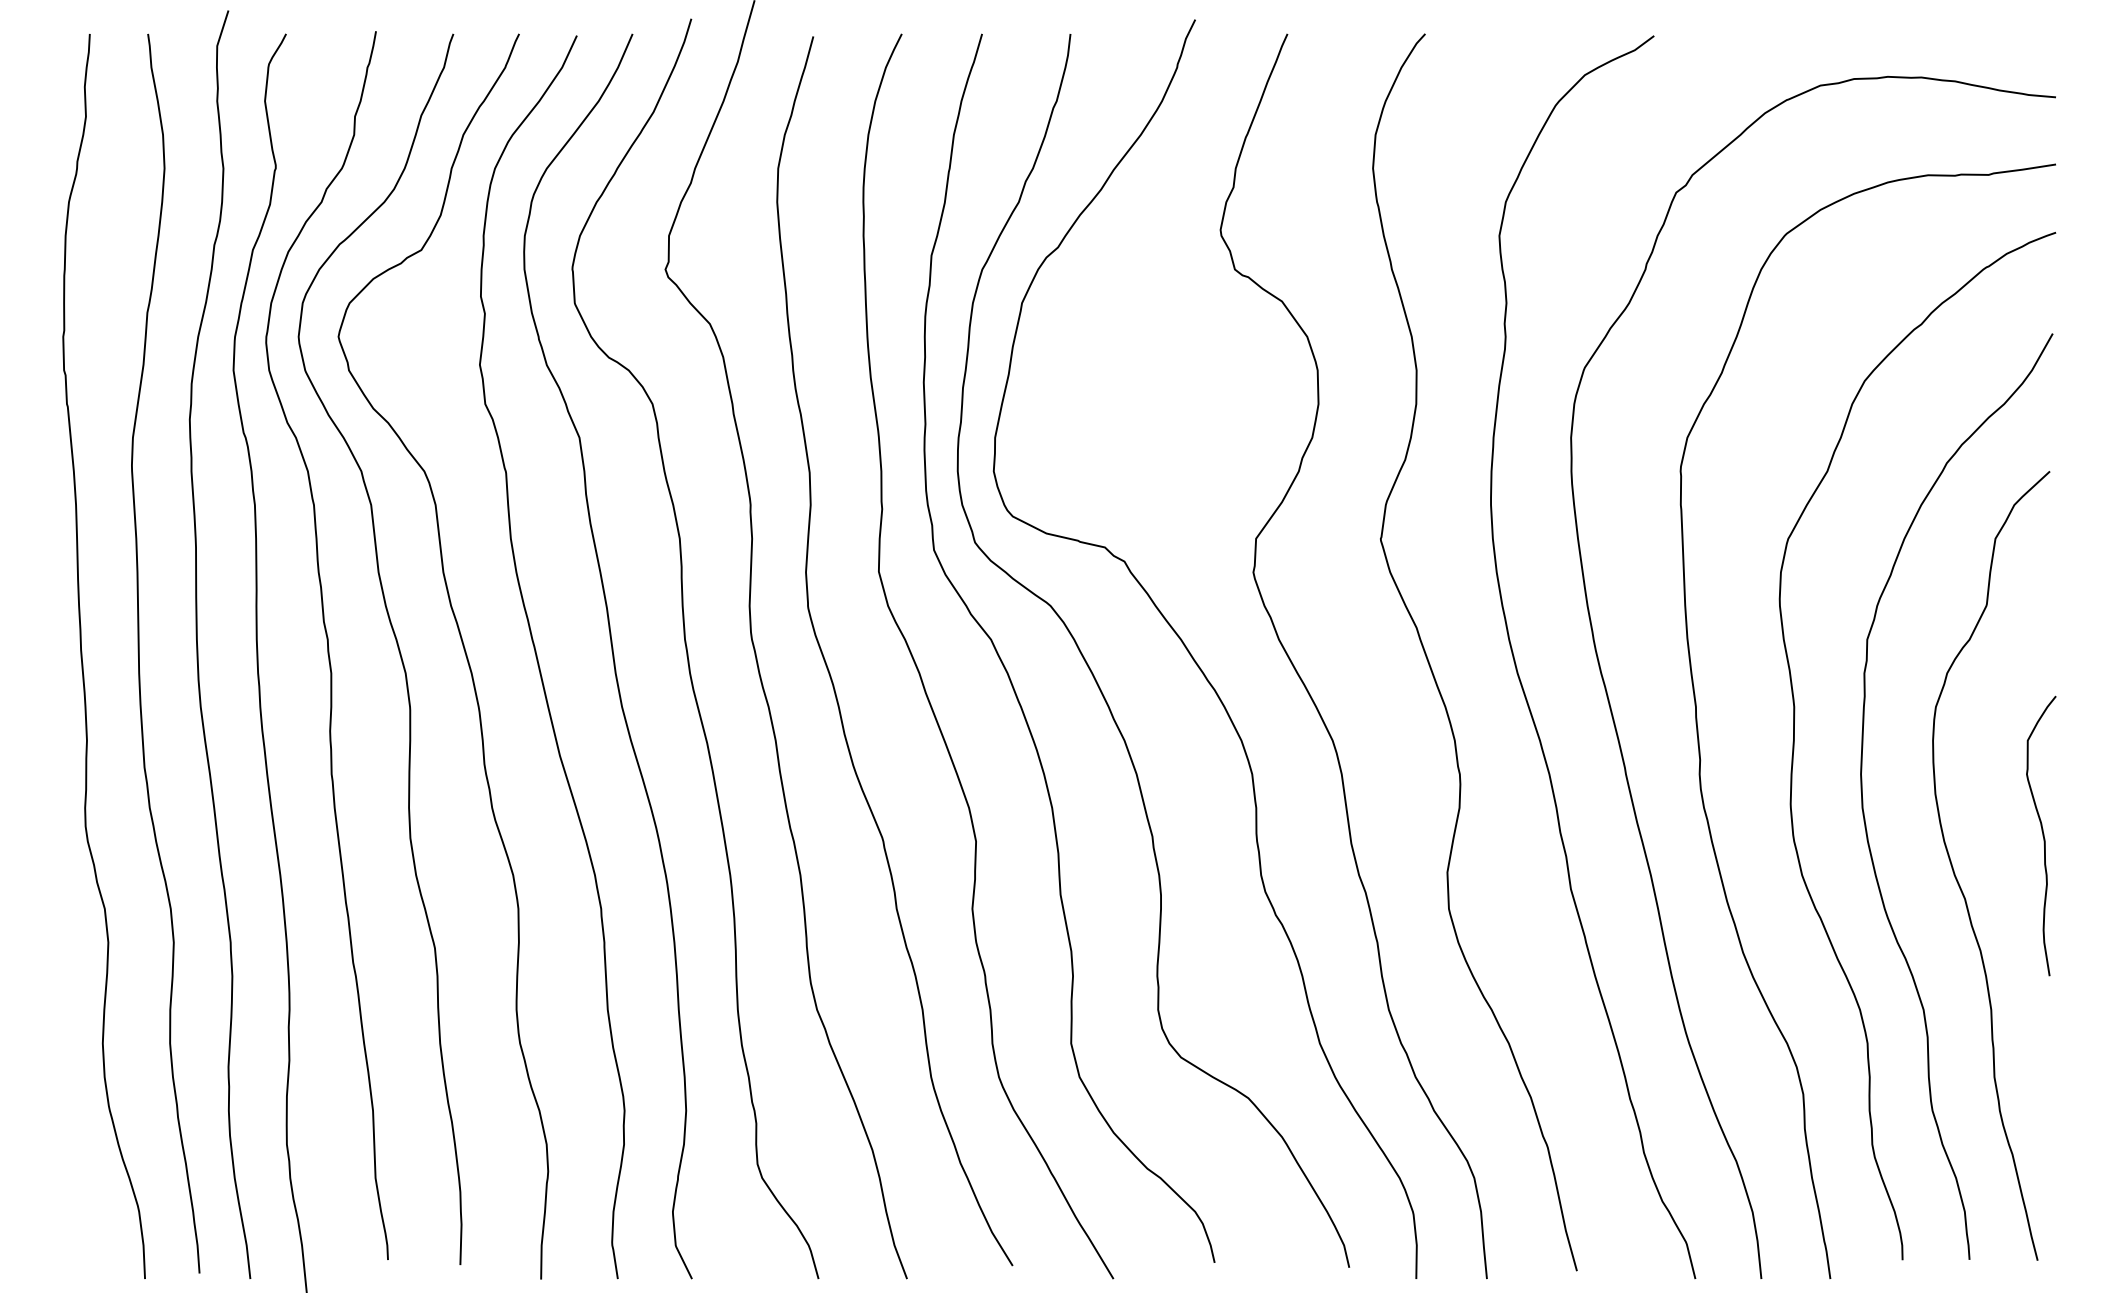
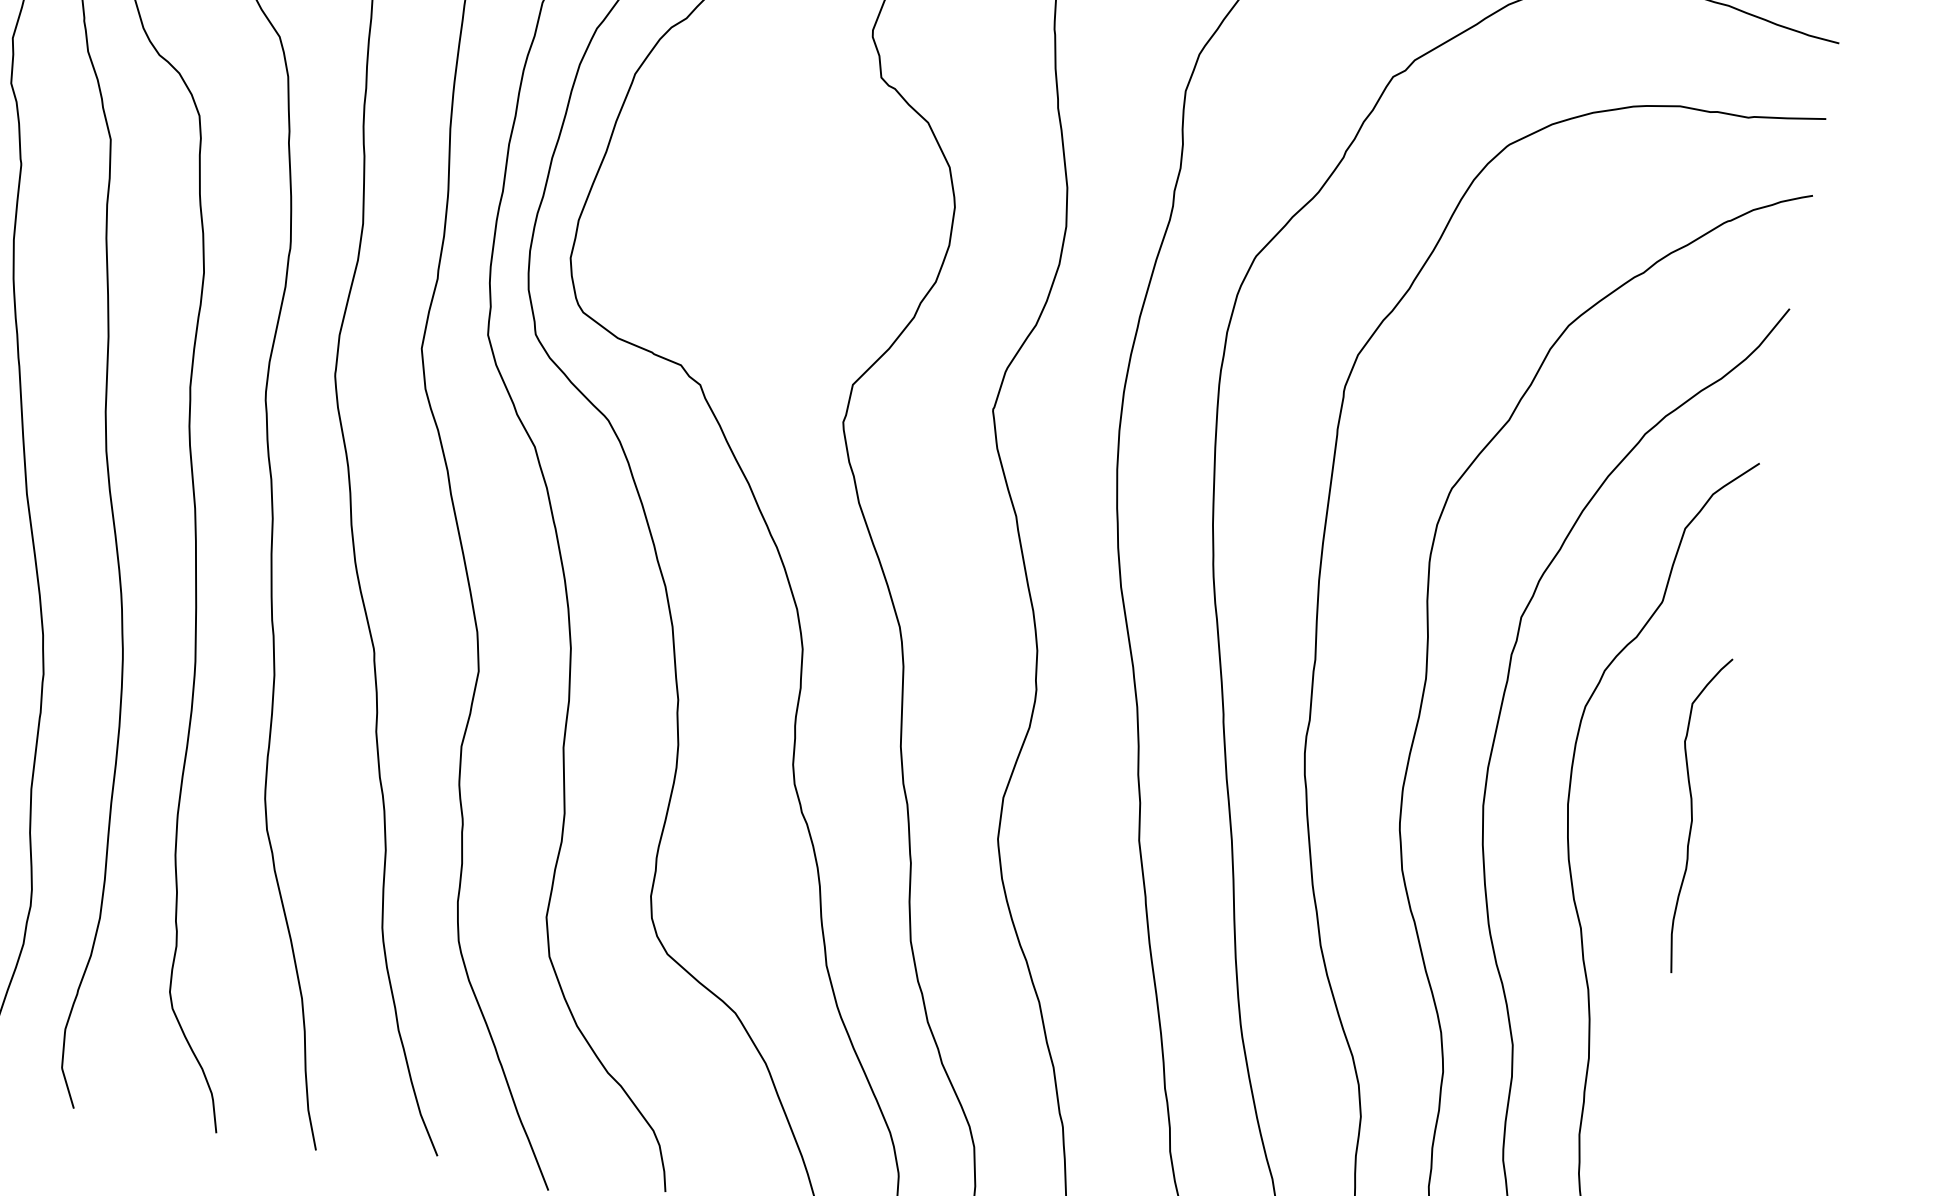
curve: (2042, 835) -> (1690, 813), moved

